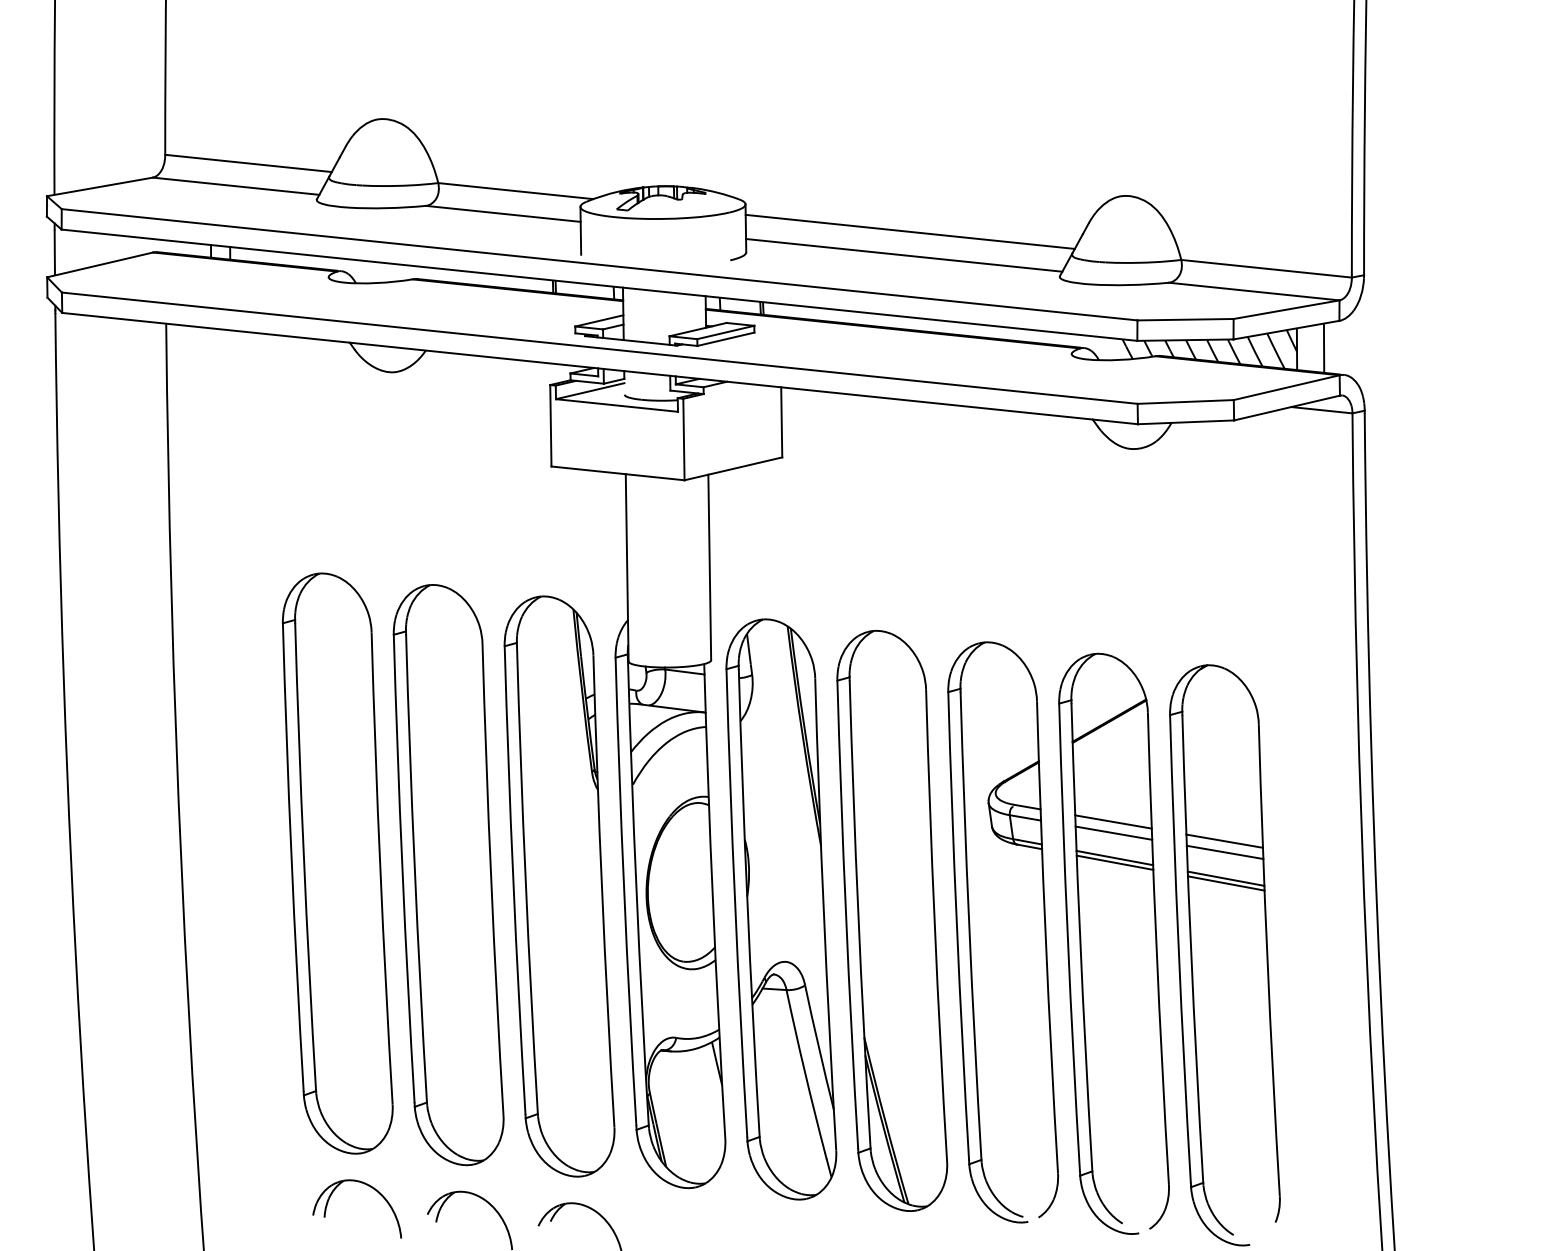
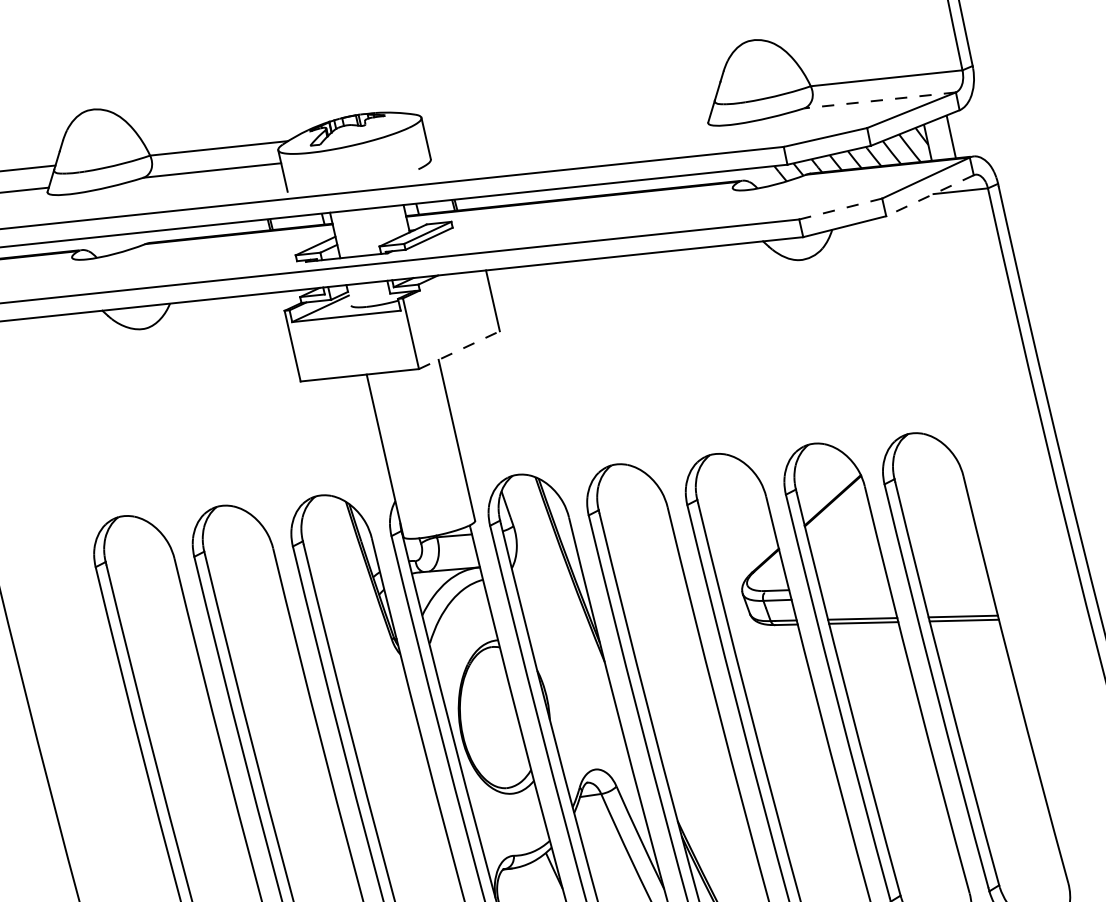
line: (909, 231) -> (569, 111), removed
line: (904, 255) -> (569, 133), removed
line: (1254, 291) -> (880, 100), solid -> dashed
line: (1186, 401) -> (841, 208), solid -> dashed
line: (1286, 408) -> (929, 196), solid -> dashed
line: (733, 468) -> (459, 349), solid -> dashed
line: (1113, 821) -> (854, 587), removed
line: (1113, 832) -> (856, 596), removed
line: (1224, 840) -> (954, 583), removed
line: (1224, 852) -> (957, 593), removed

